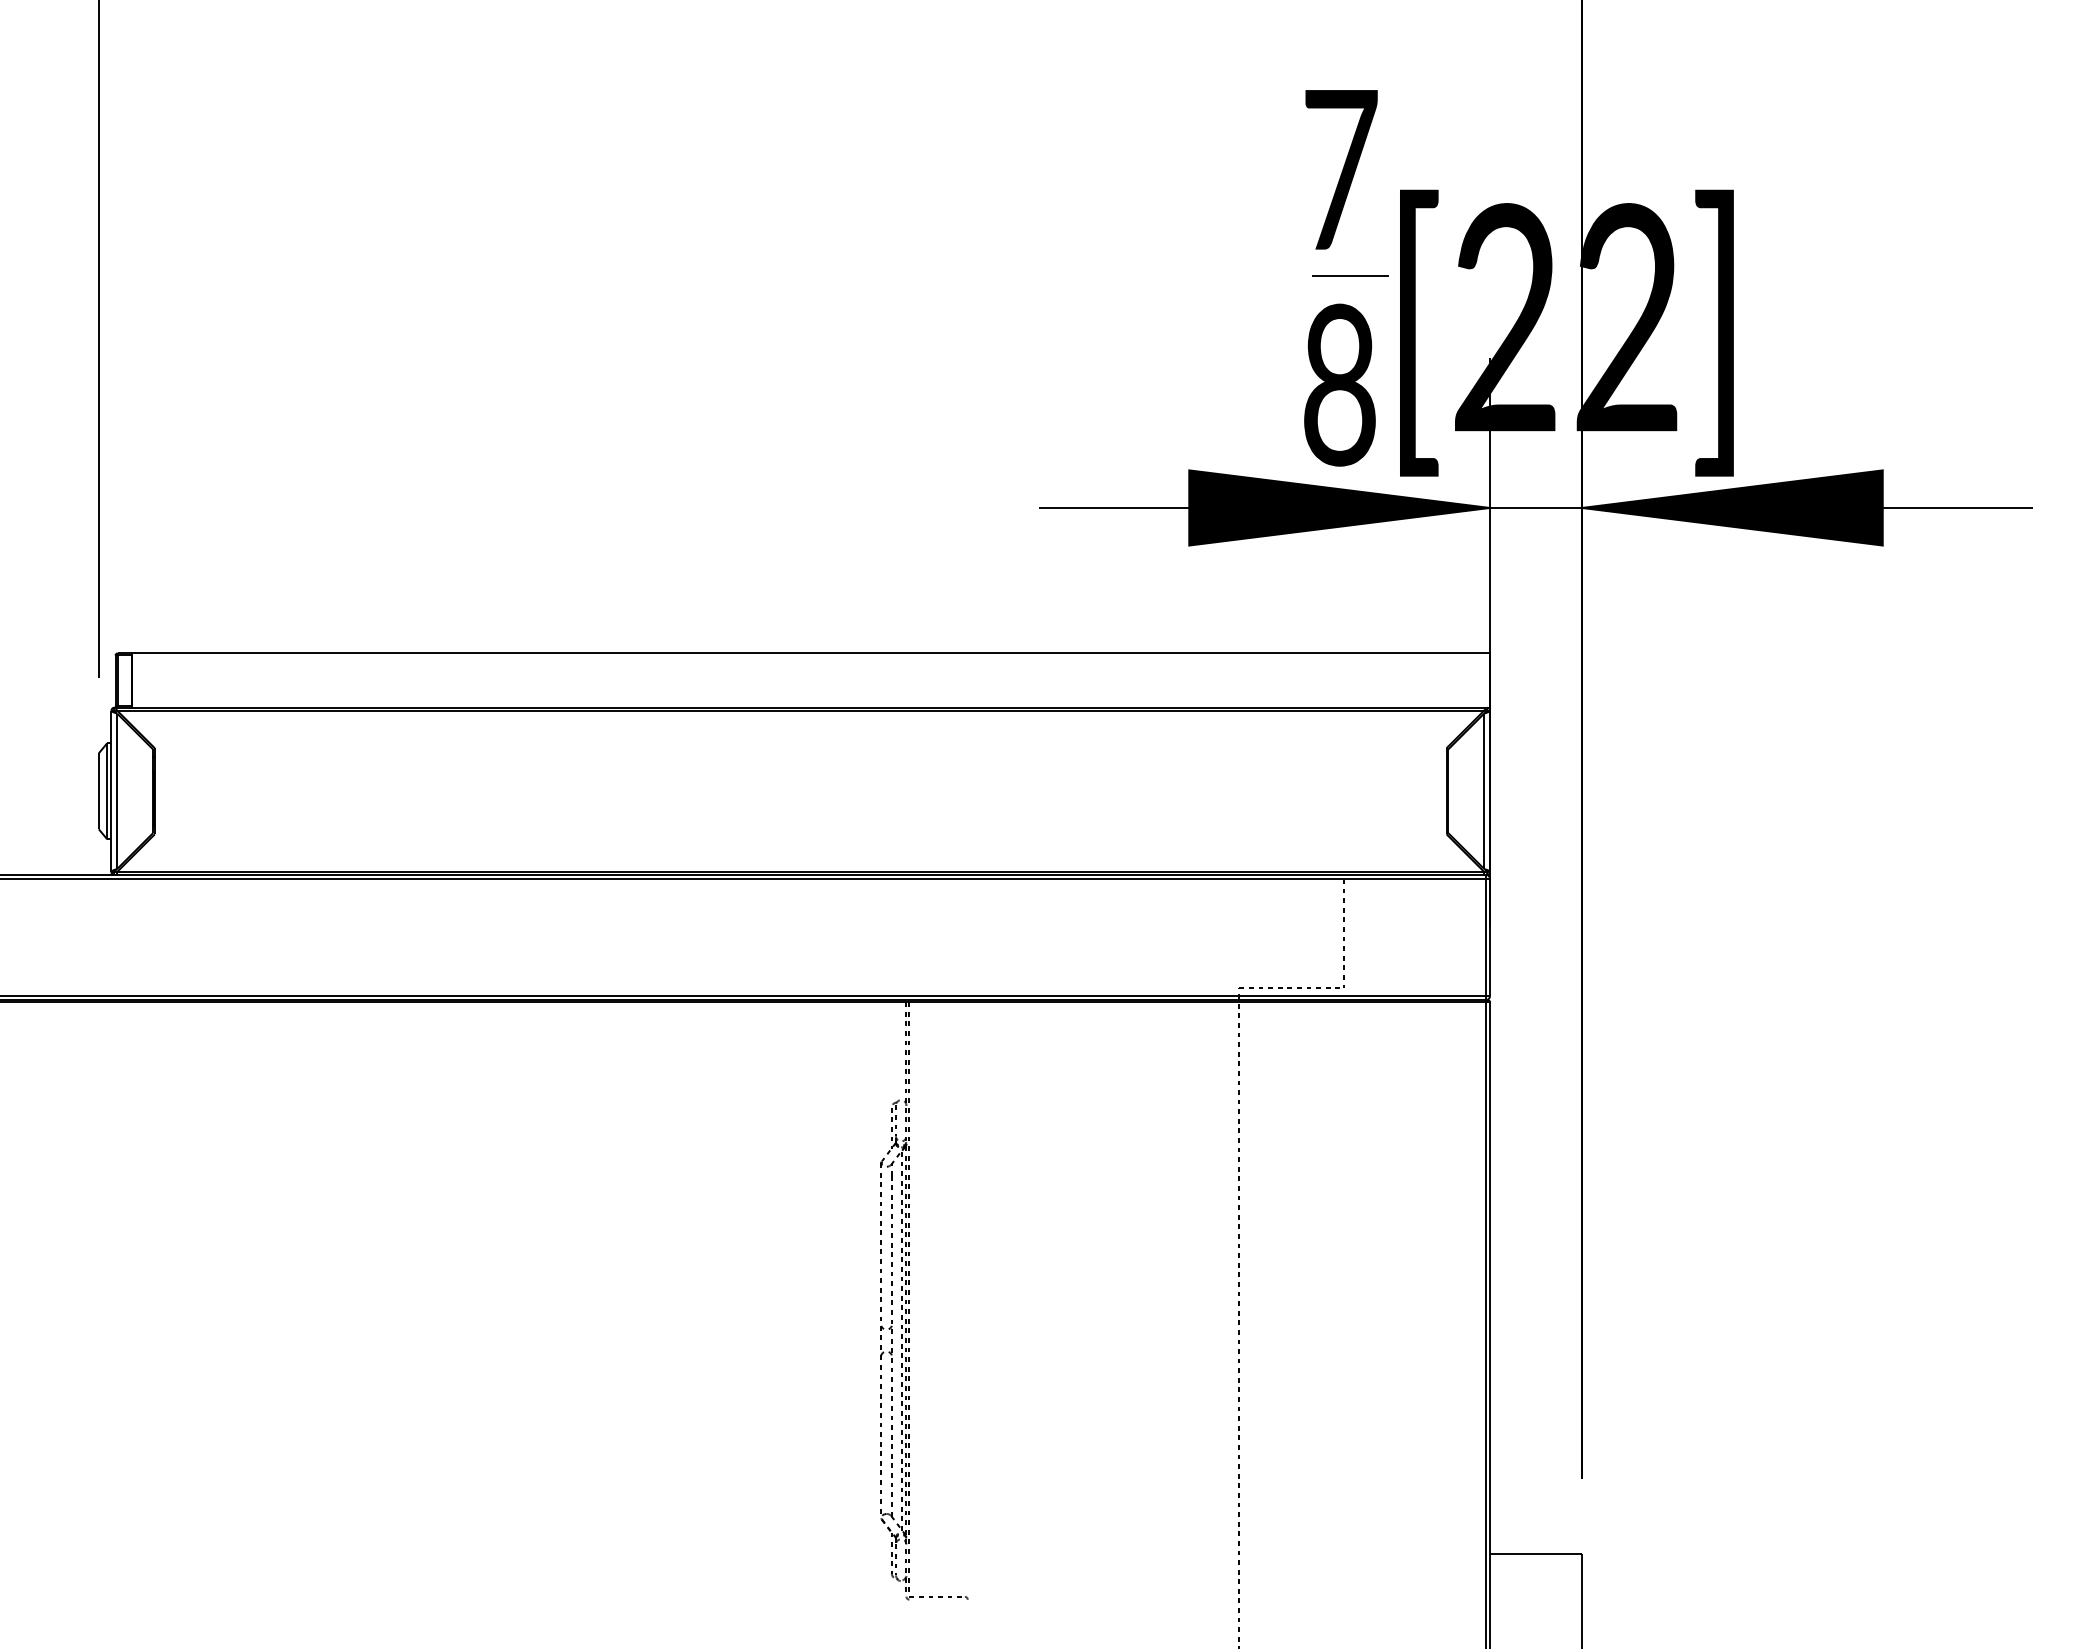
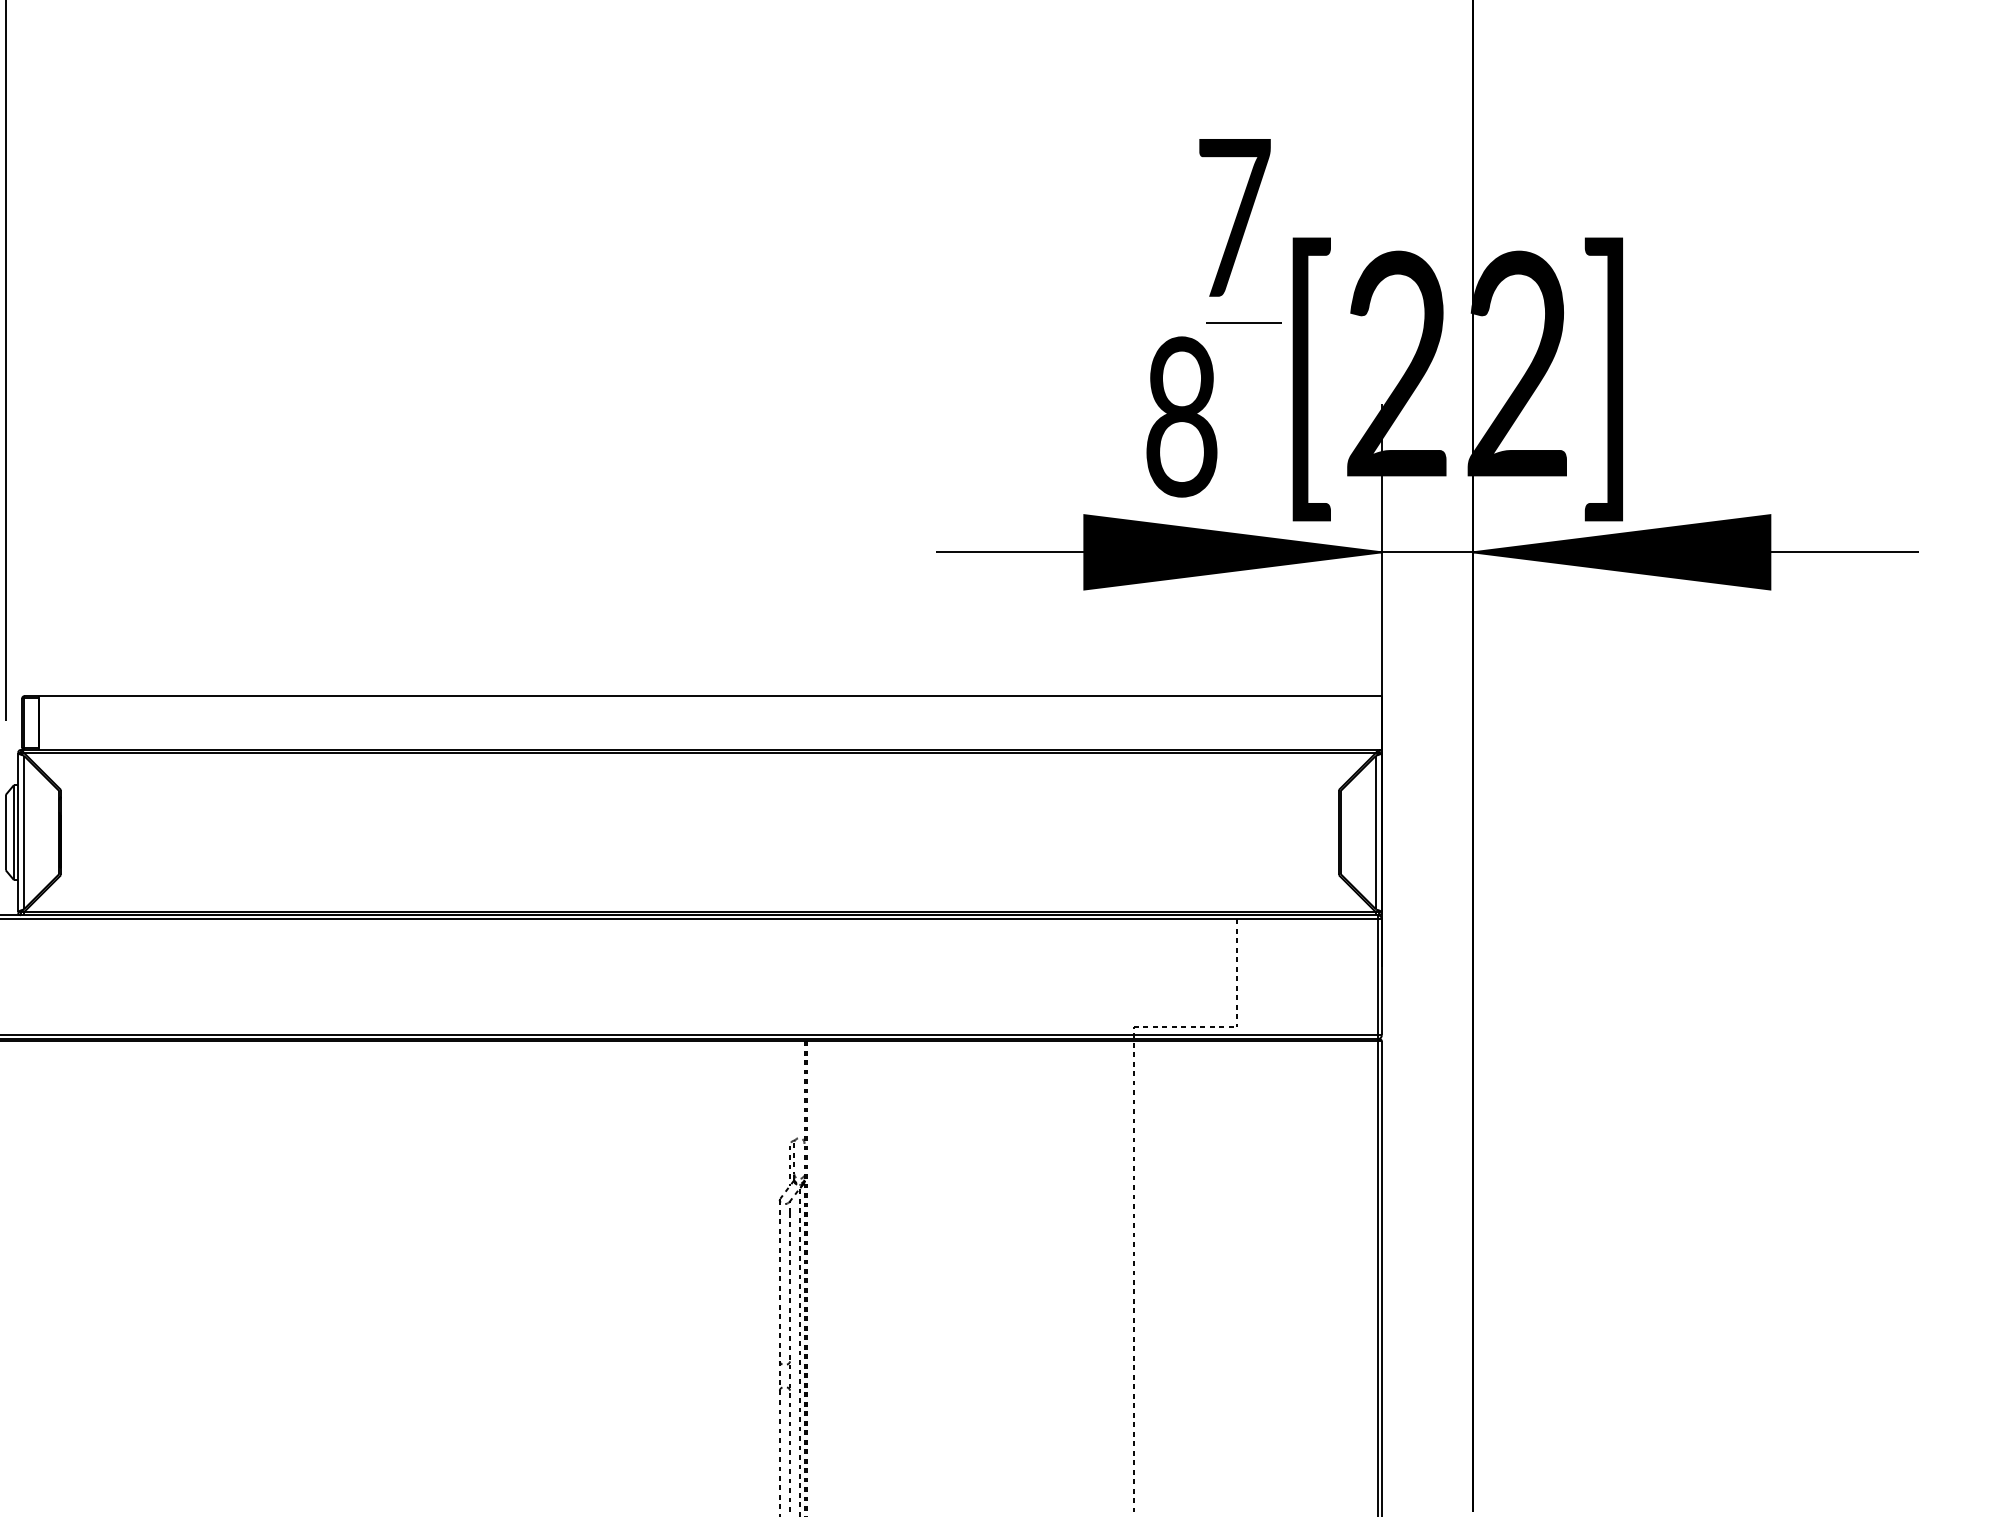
text: (1339, 384) -> (1181, 416), moved

